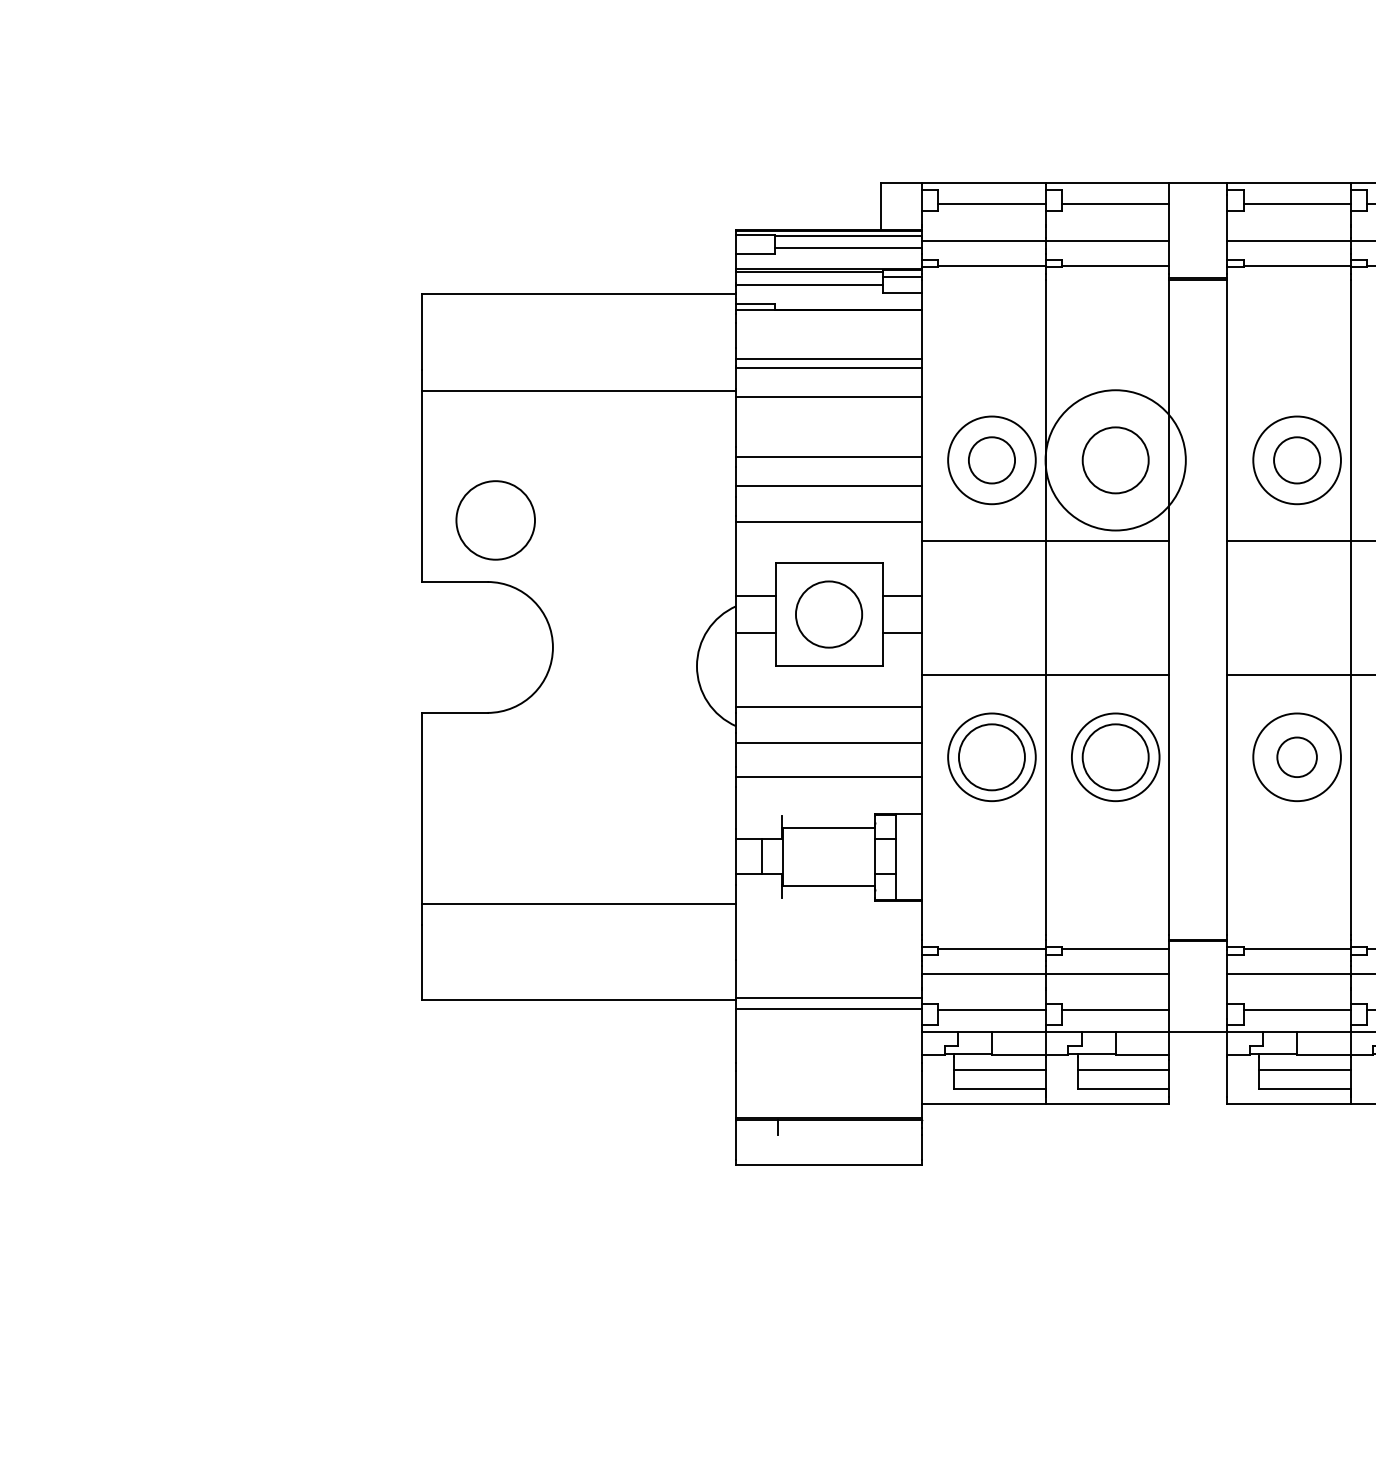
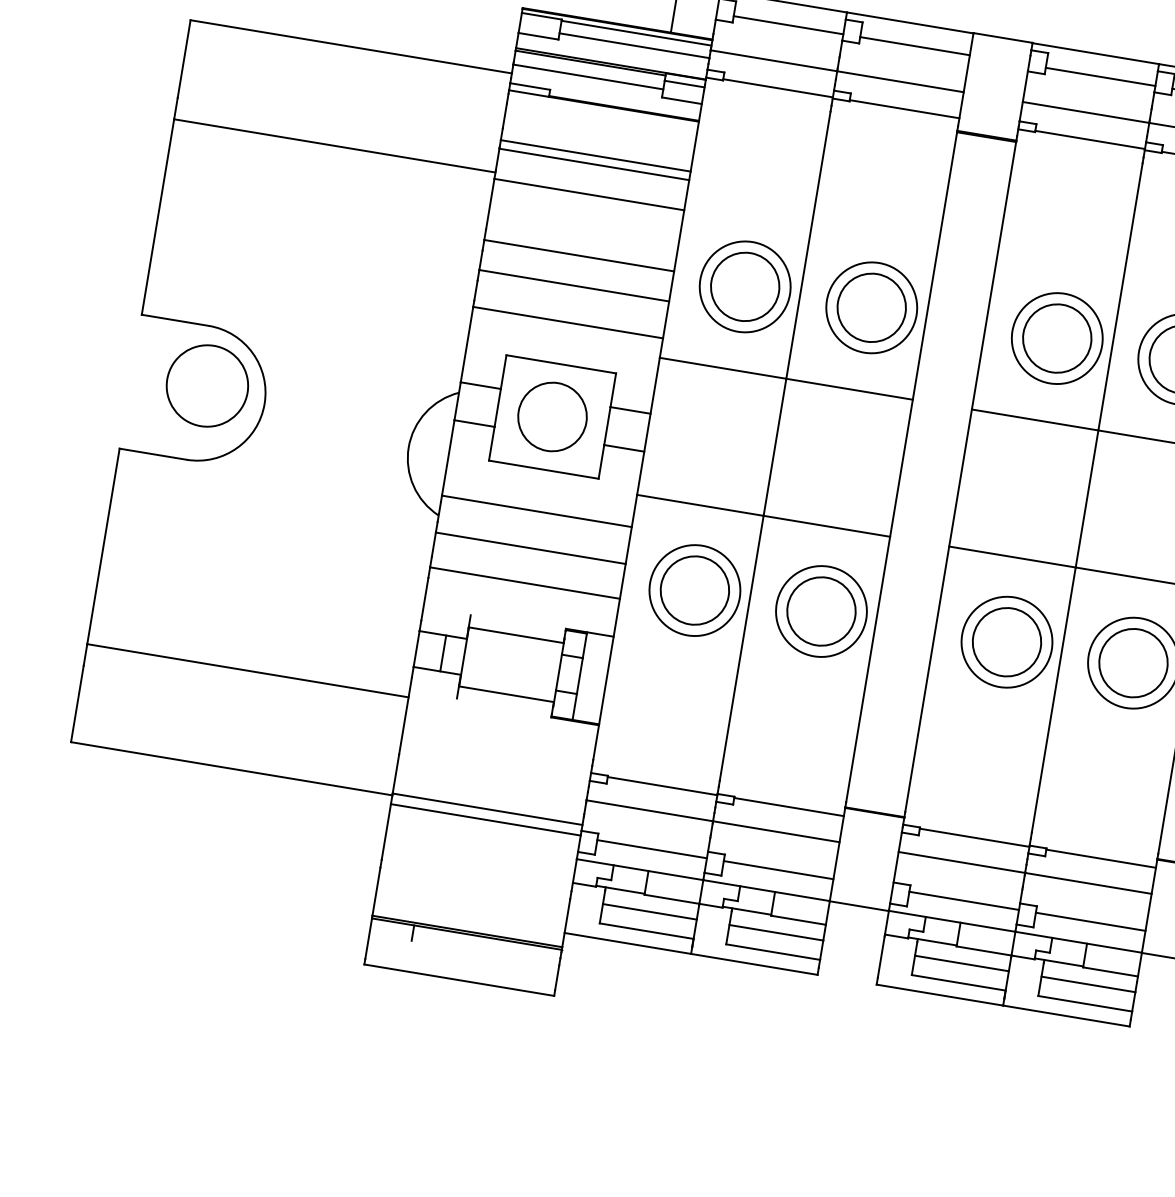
circle: (991, 460) -> (744, 286), size x1.43
circle: (1115, 460) -> (871, 307), size x0.62
circle: (1297, 460) -> (1057, 338), size x1.43
circle: (495, 520) -> (207, 386), moved
circle: (1297, 757) -> (1007, 642), size x1.67

